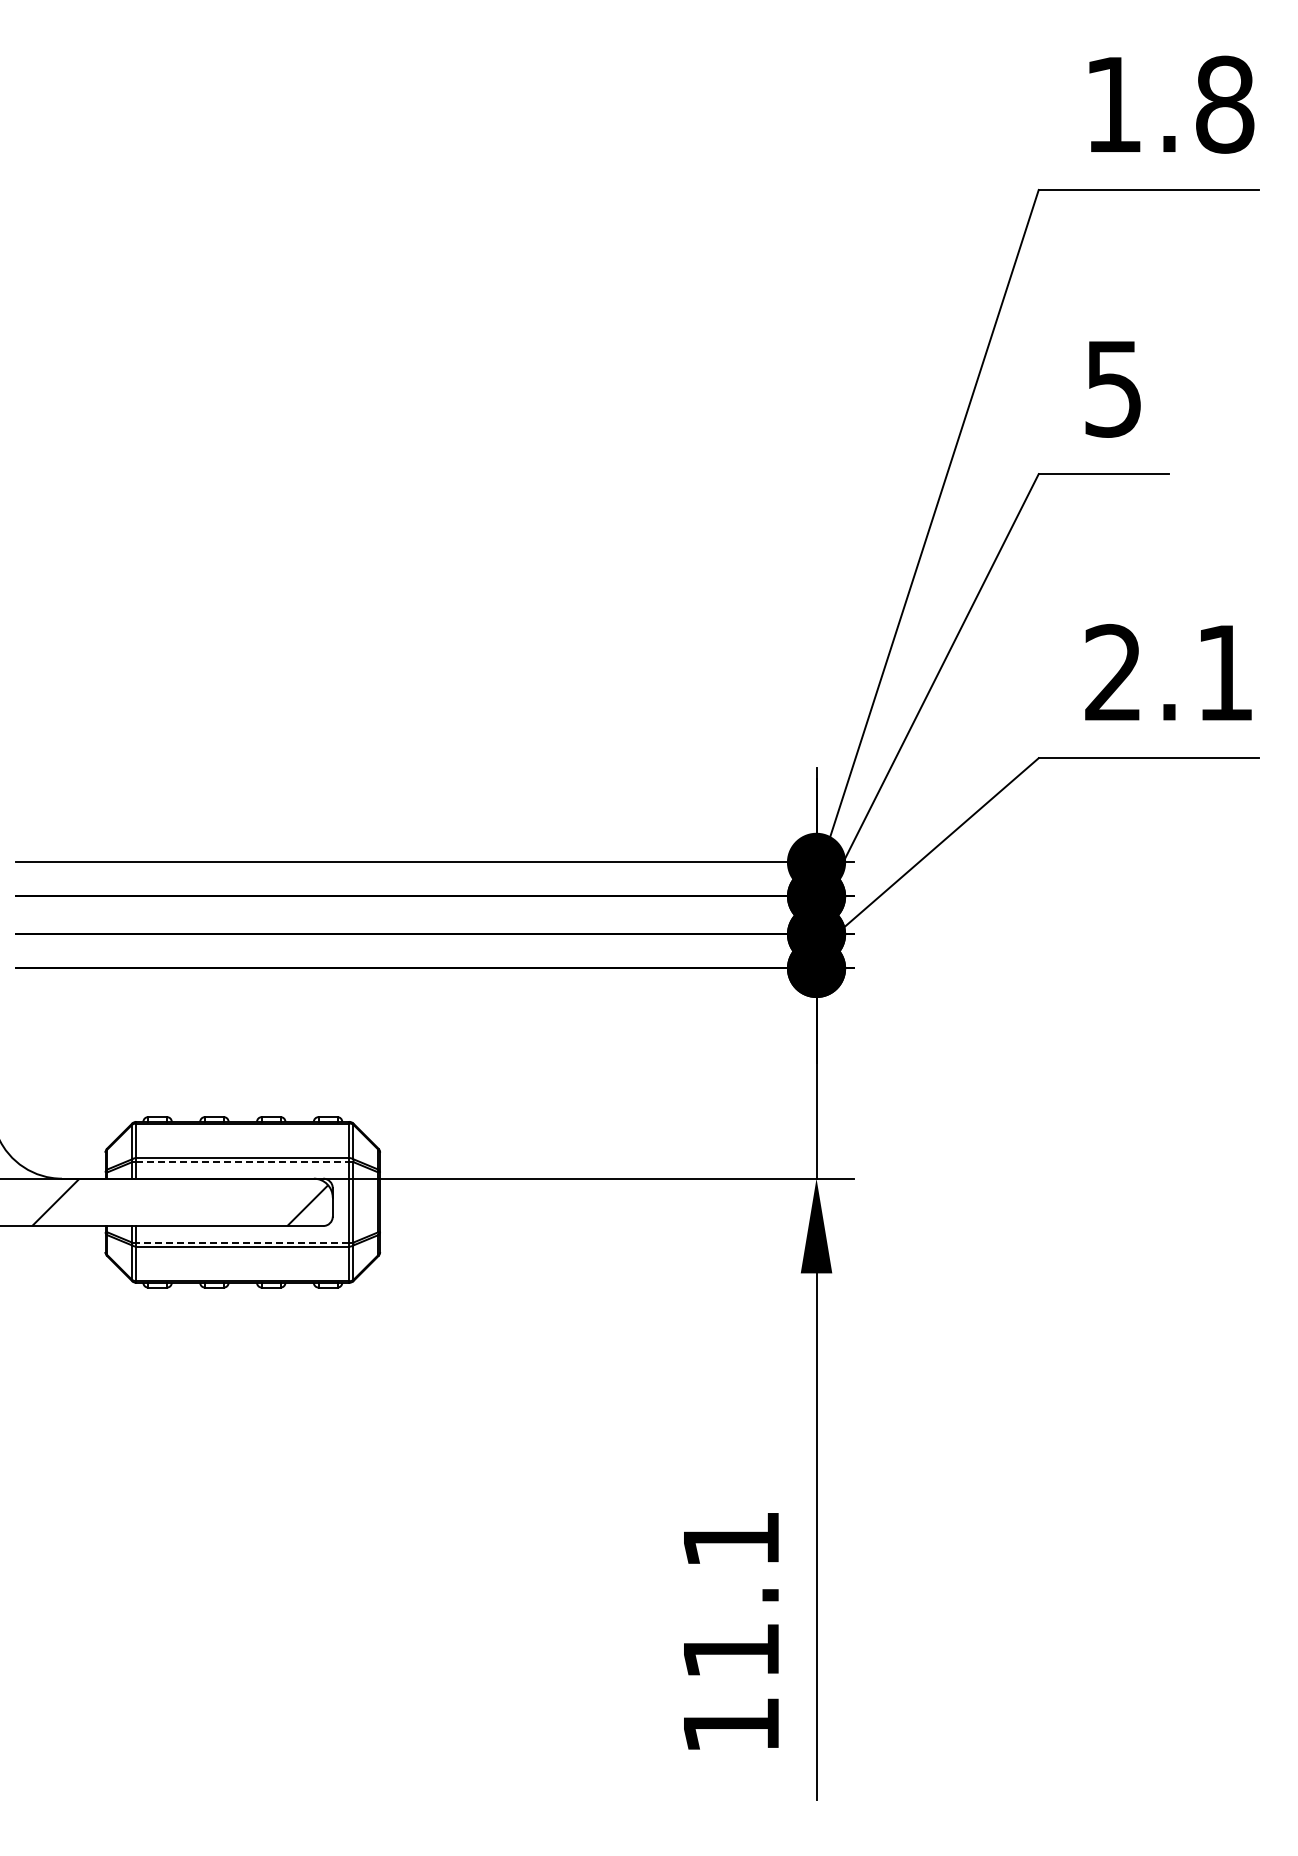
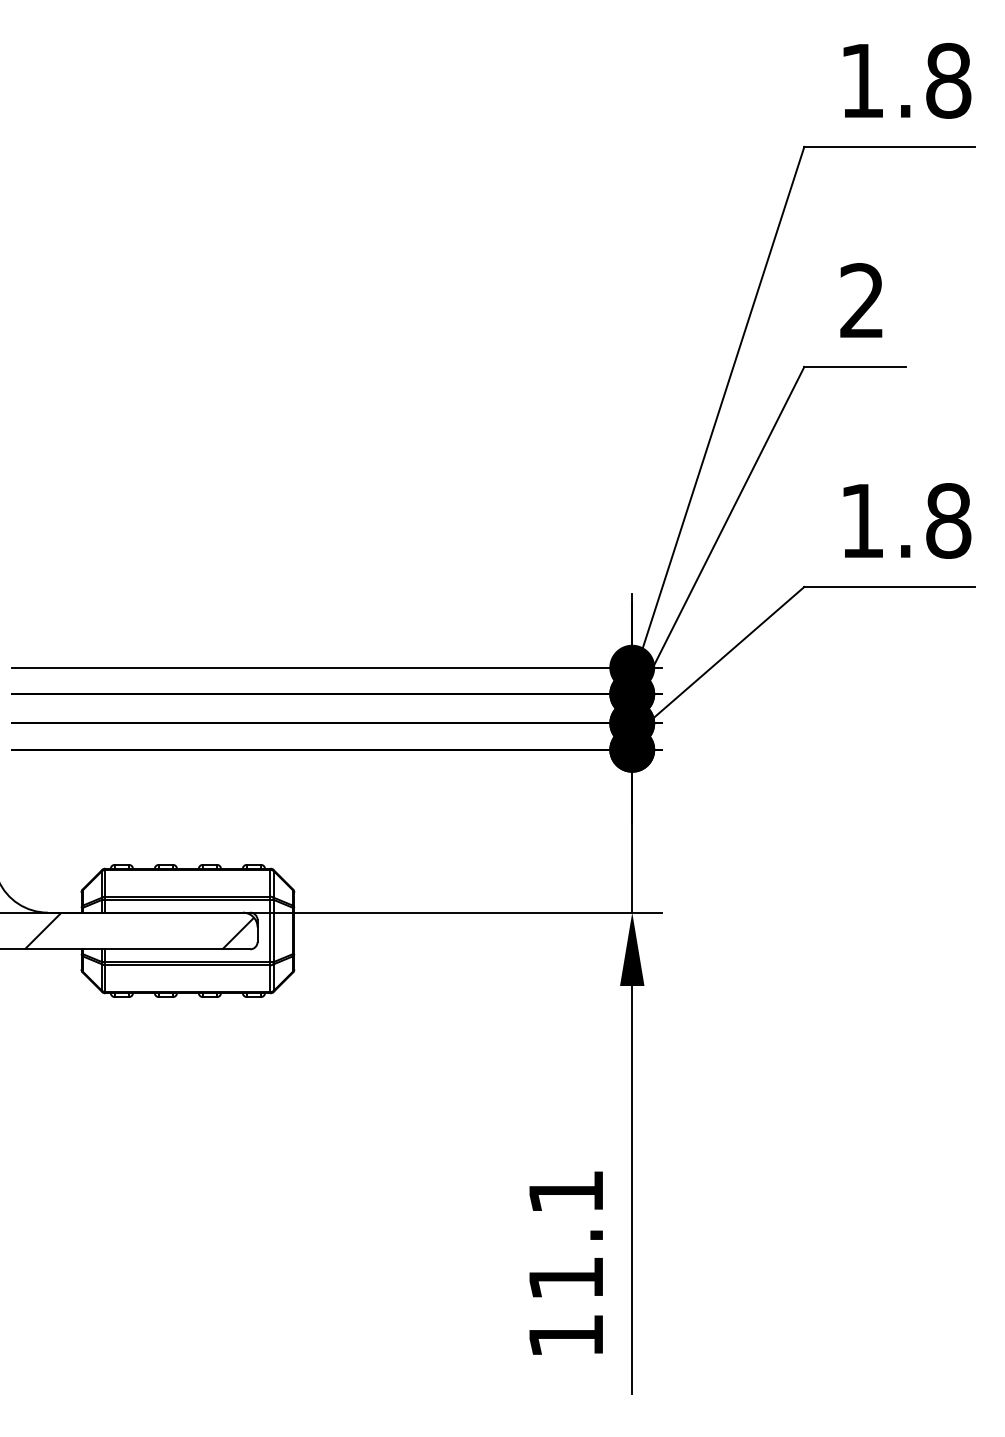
text: (1112, 388) -> (861, 300), 5 -> 2
text: (1169, 673) -> (905, 521), 2.1 -> 1.8
line: (242, 1162) -> (187, 900), dashed -> solid
line: (242, 1242) -> (187, 962), dashed -> solid

